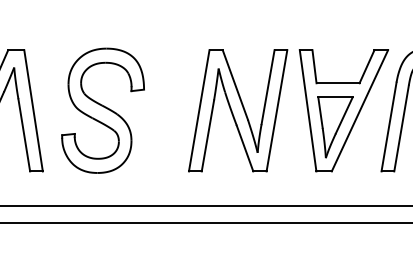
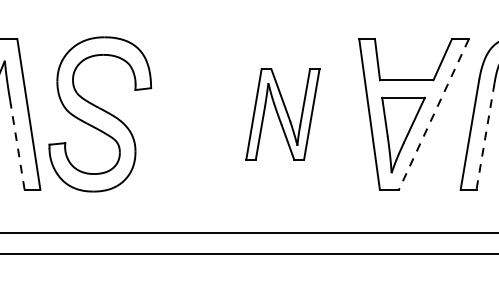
part: (102, 110) -> (99, 114), moved
part: (238, 110) -> (283, 114), size x0.6
line: (359, 110) -> (433, 114), solid -> dashed
line: (401, 128) -> (485, 136), solid -> dashed
line: (24, 135) -> (17, 145), solid -> dashed

